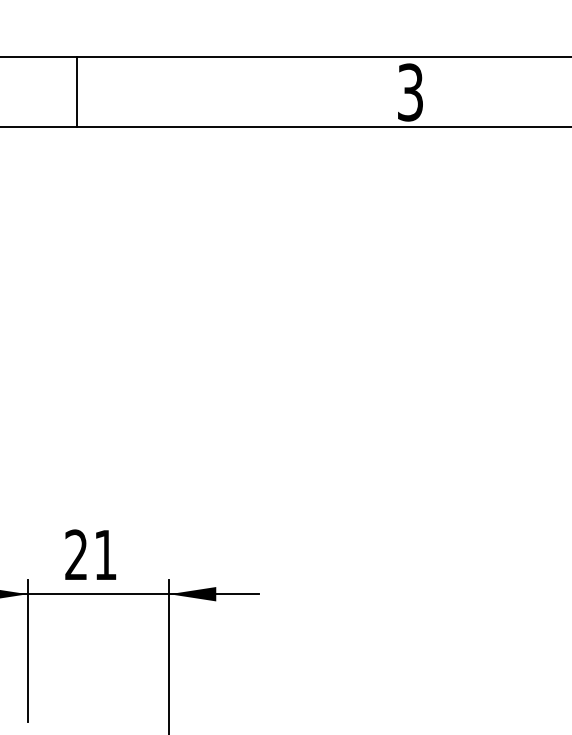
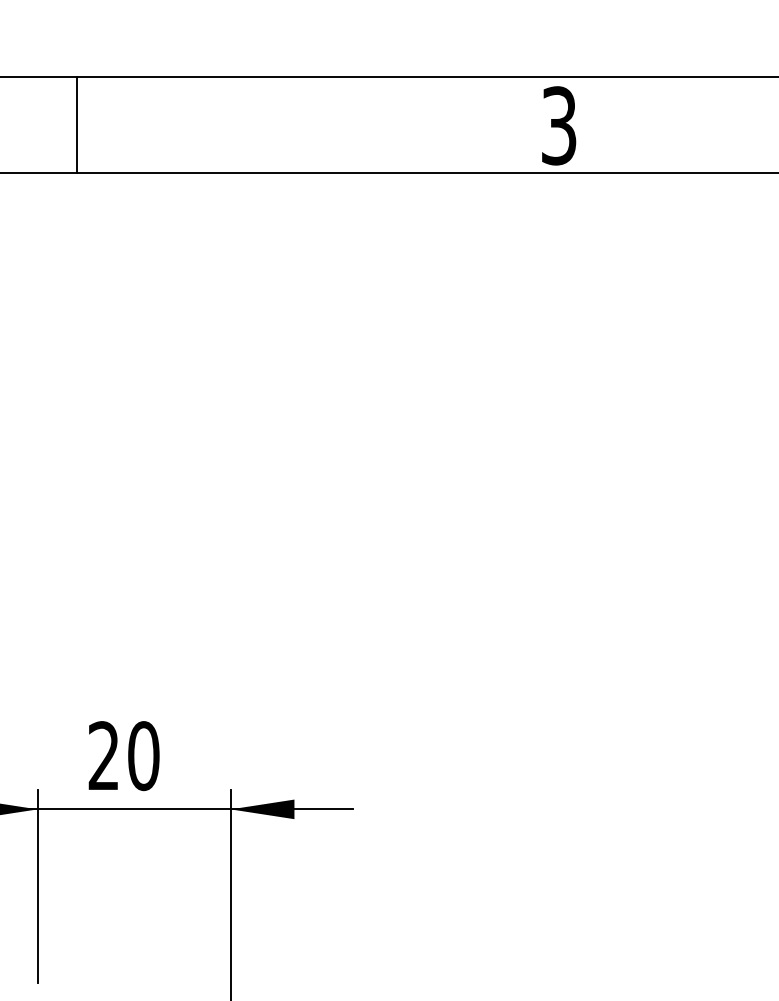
line: (76, 91) -> (77, 124), moved
text: (105, 555) -> (143, 756), 21 -> 20

